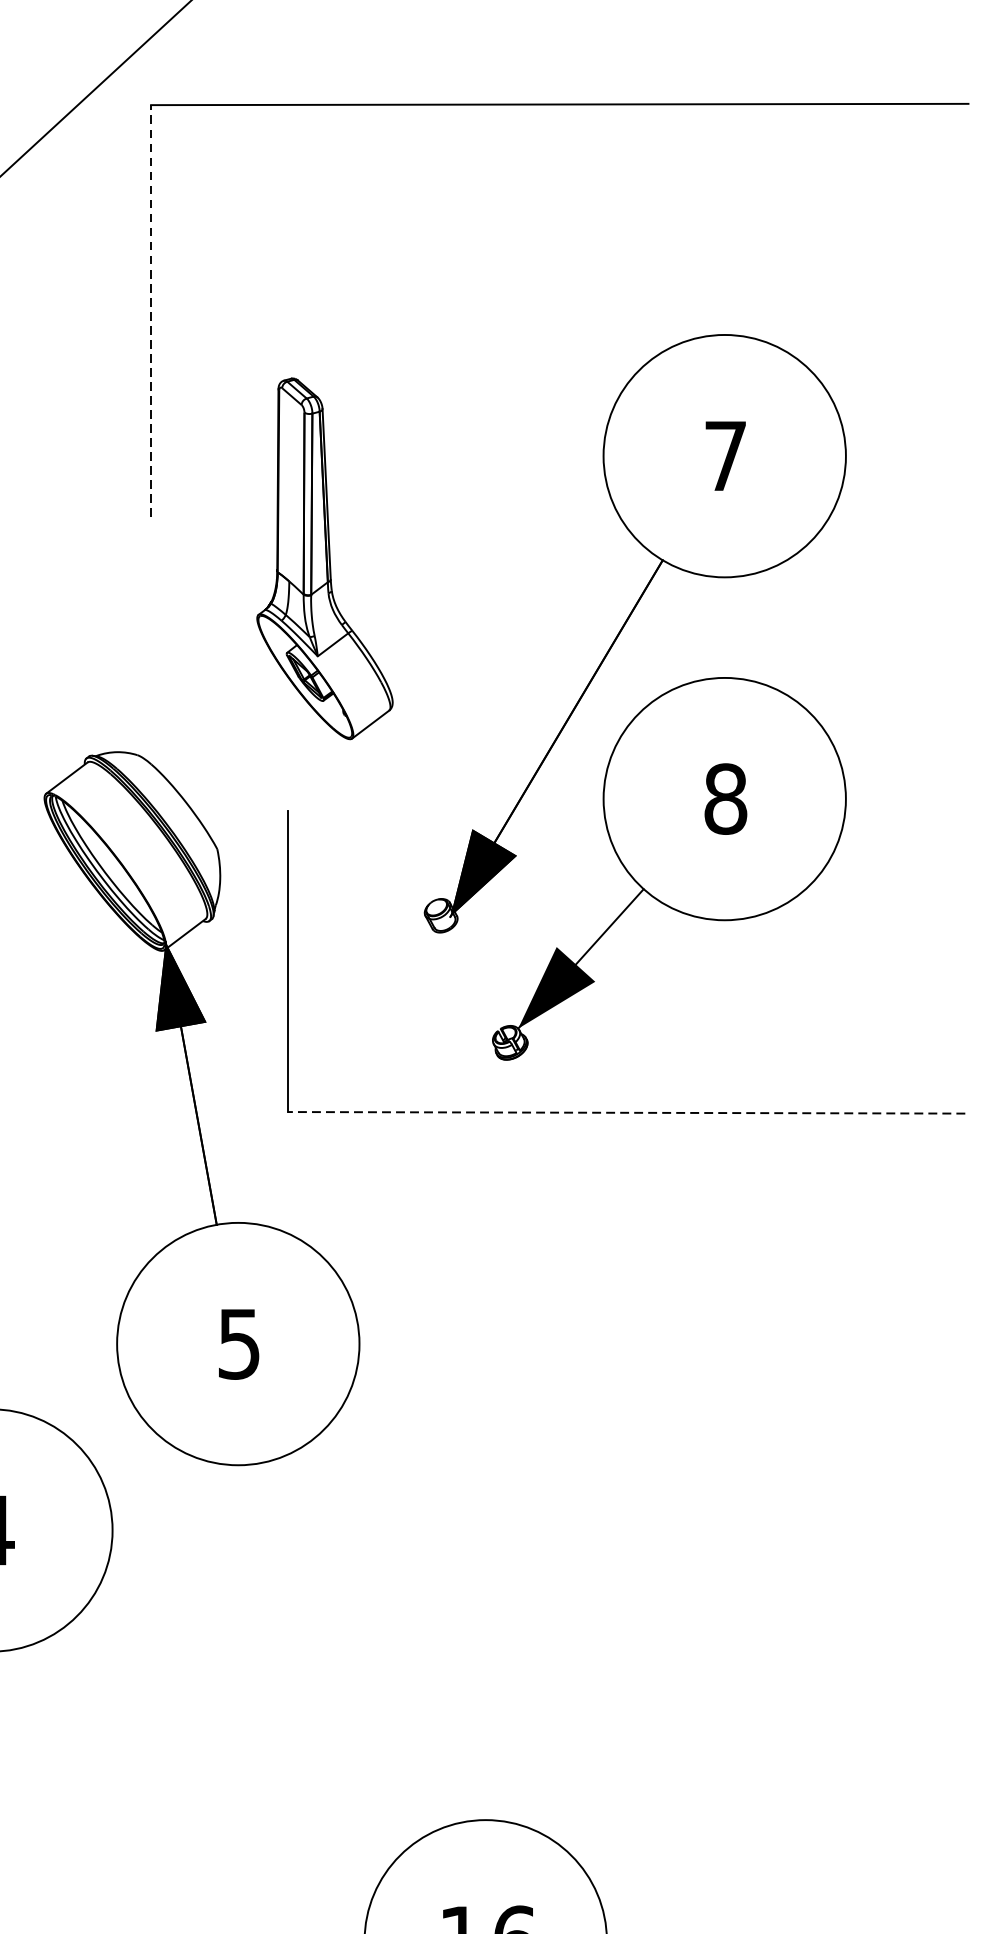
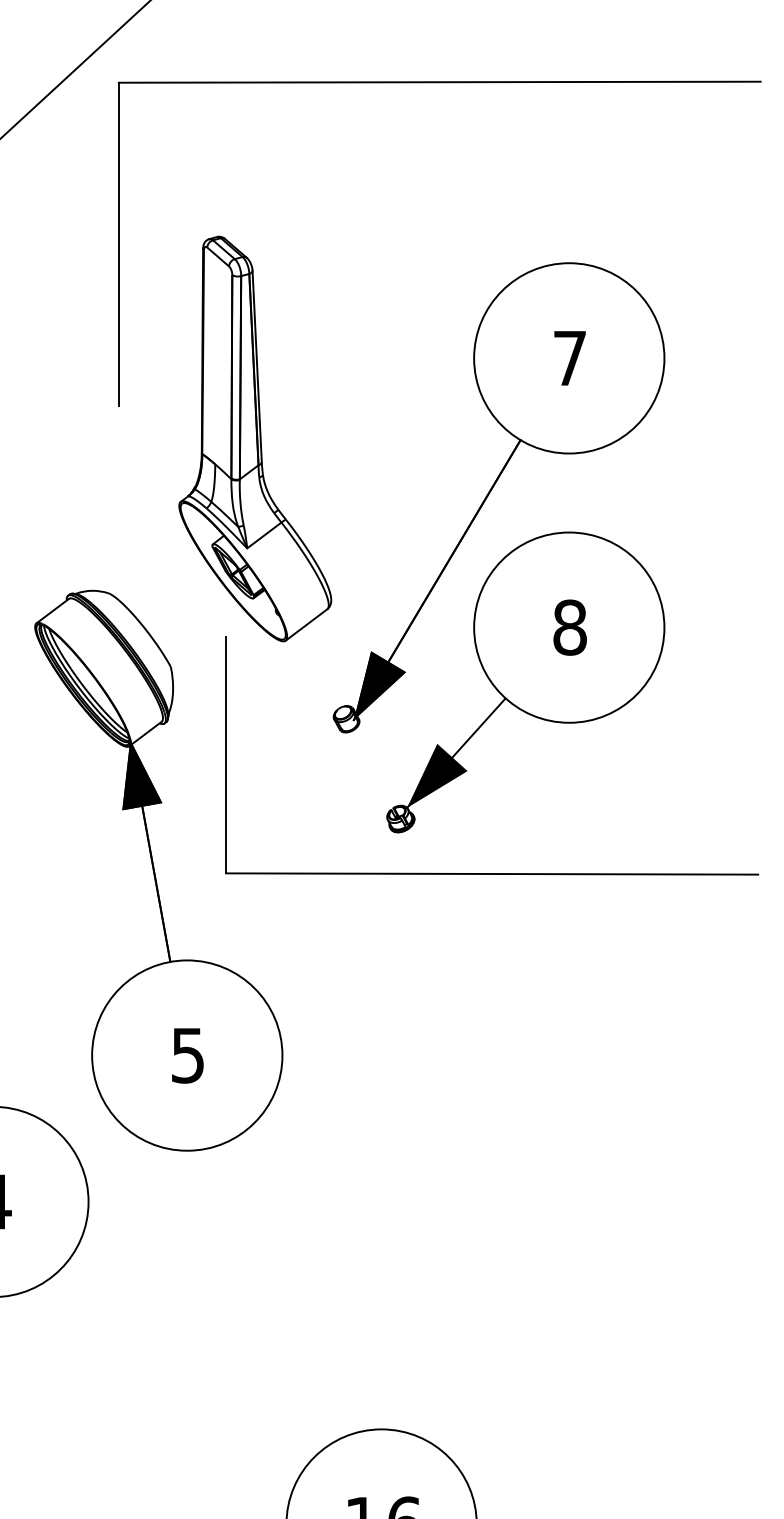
line: (150, 311) -> (118, 244), dashed -> solid
part: (325, 558) -> (255, 438), size x1.43
line: (626, 1113) -> (492, 874), dashed -> solid

